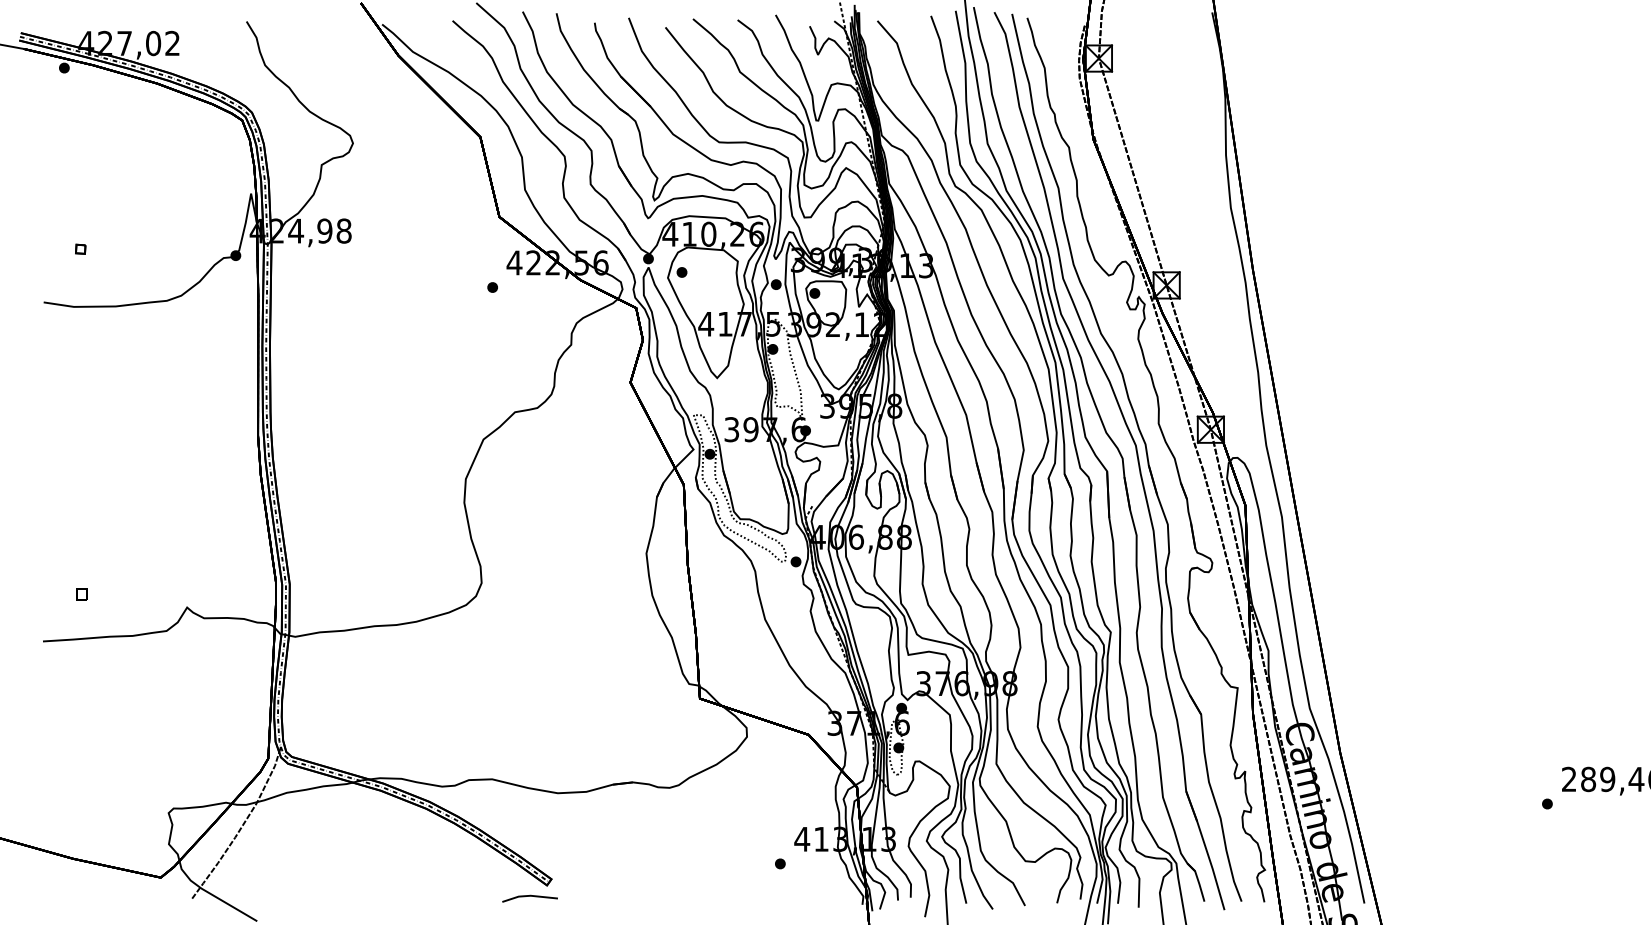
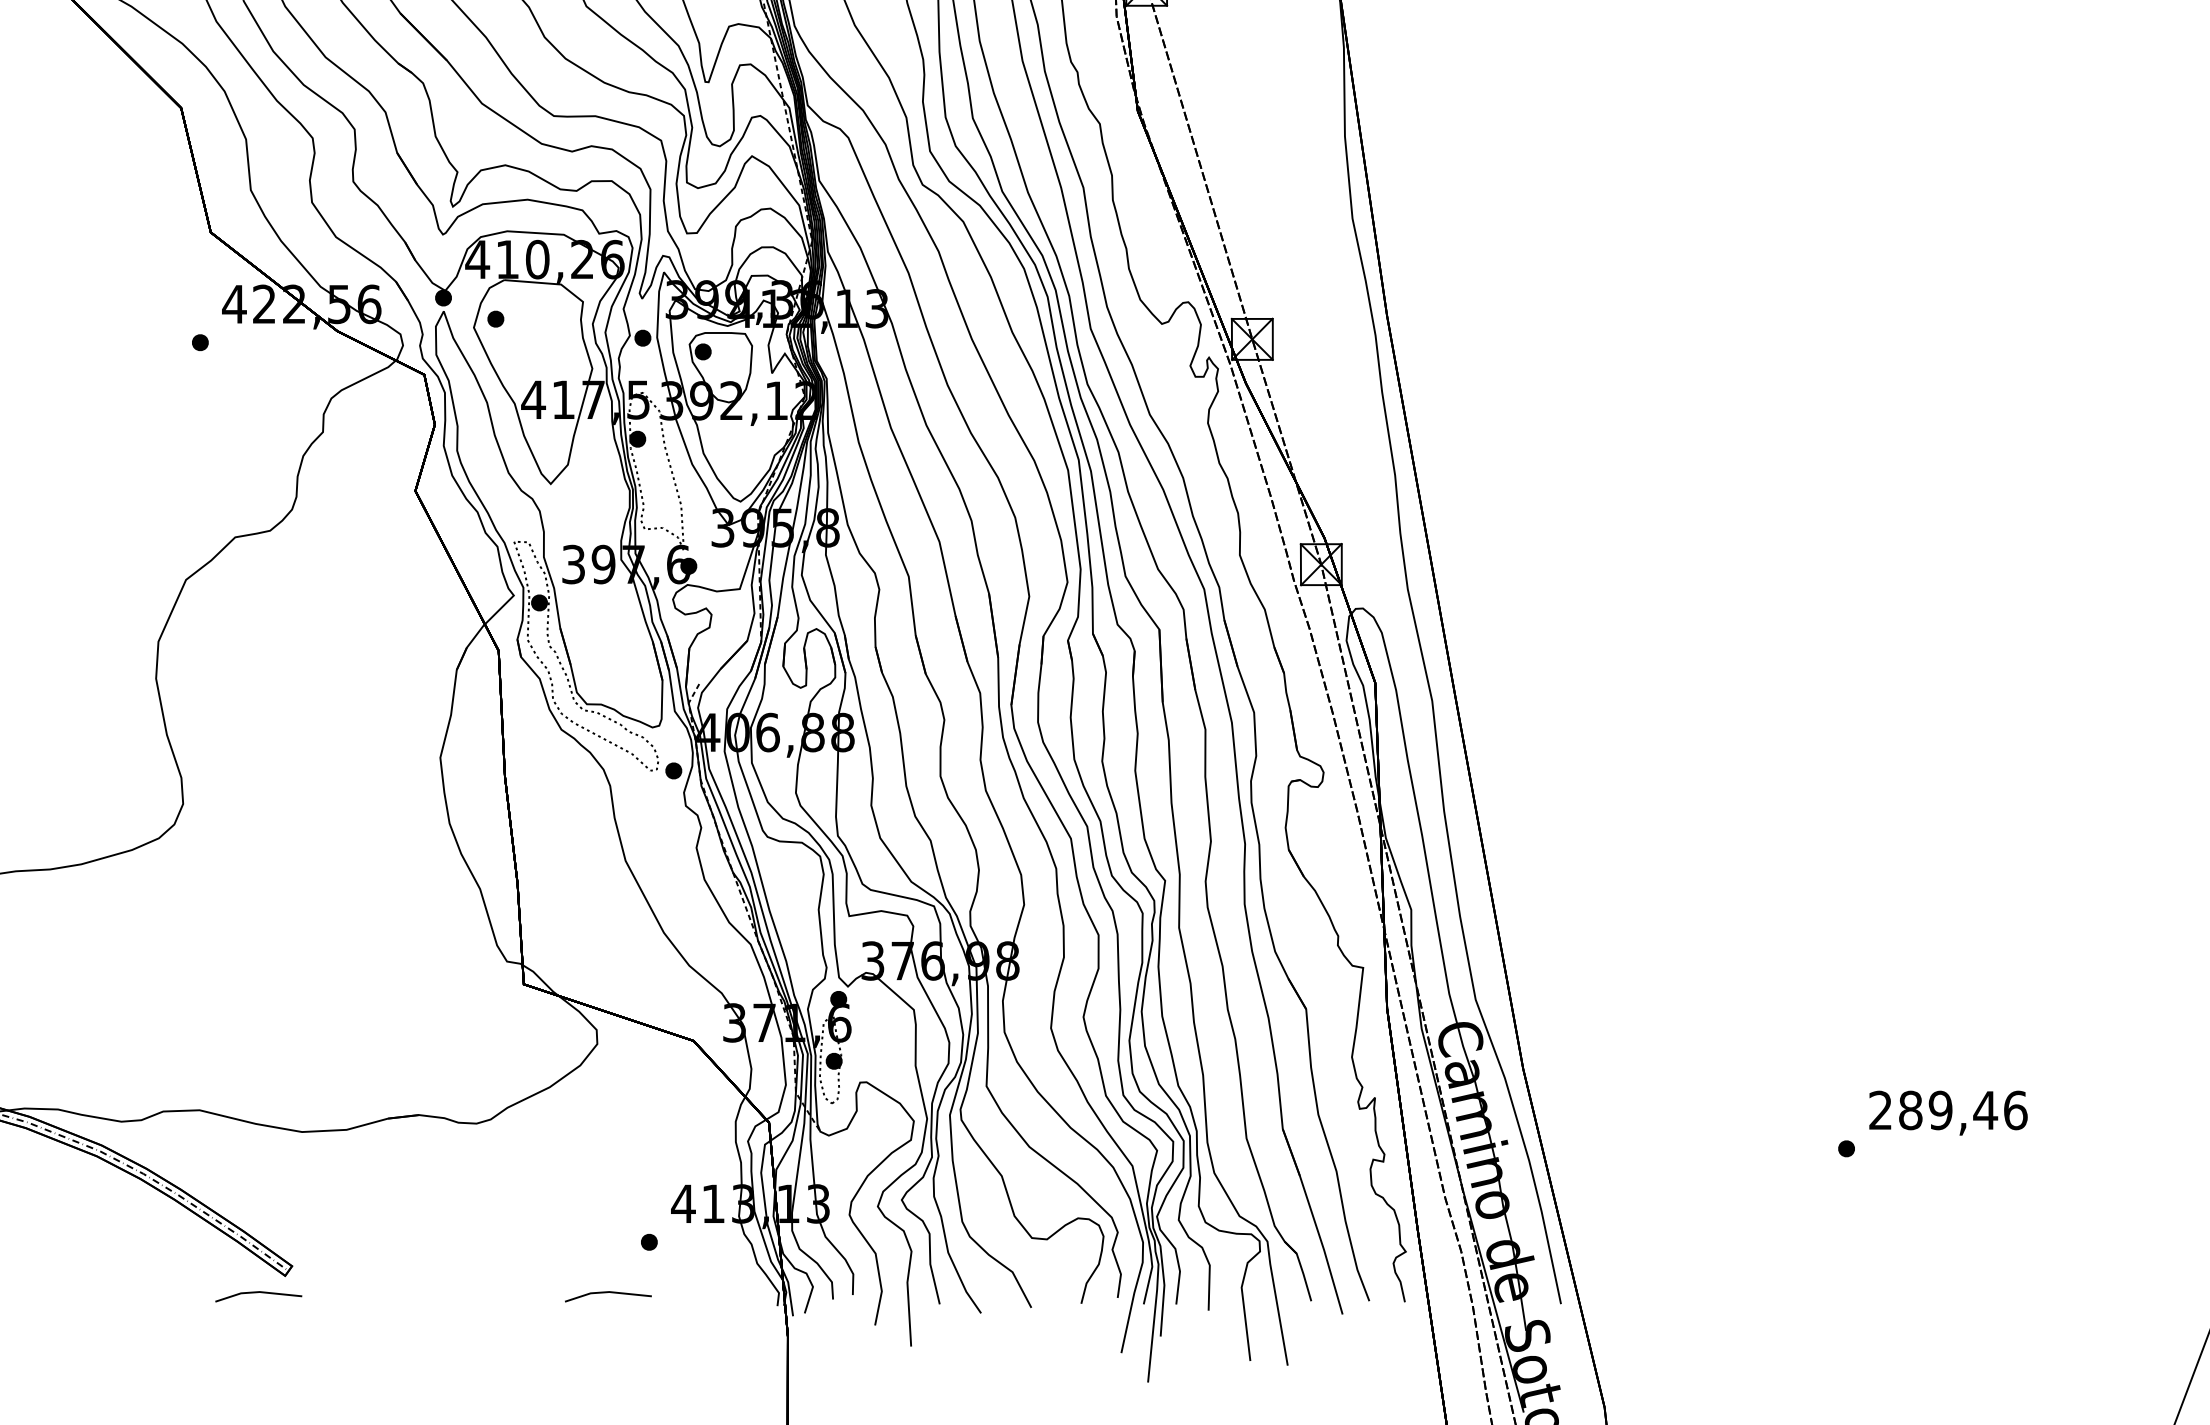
line: (753, 896) -> (607, 1293), added

